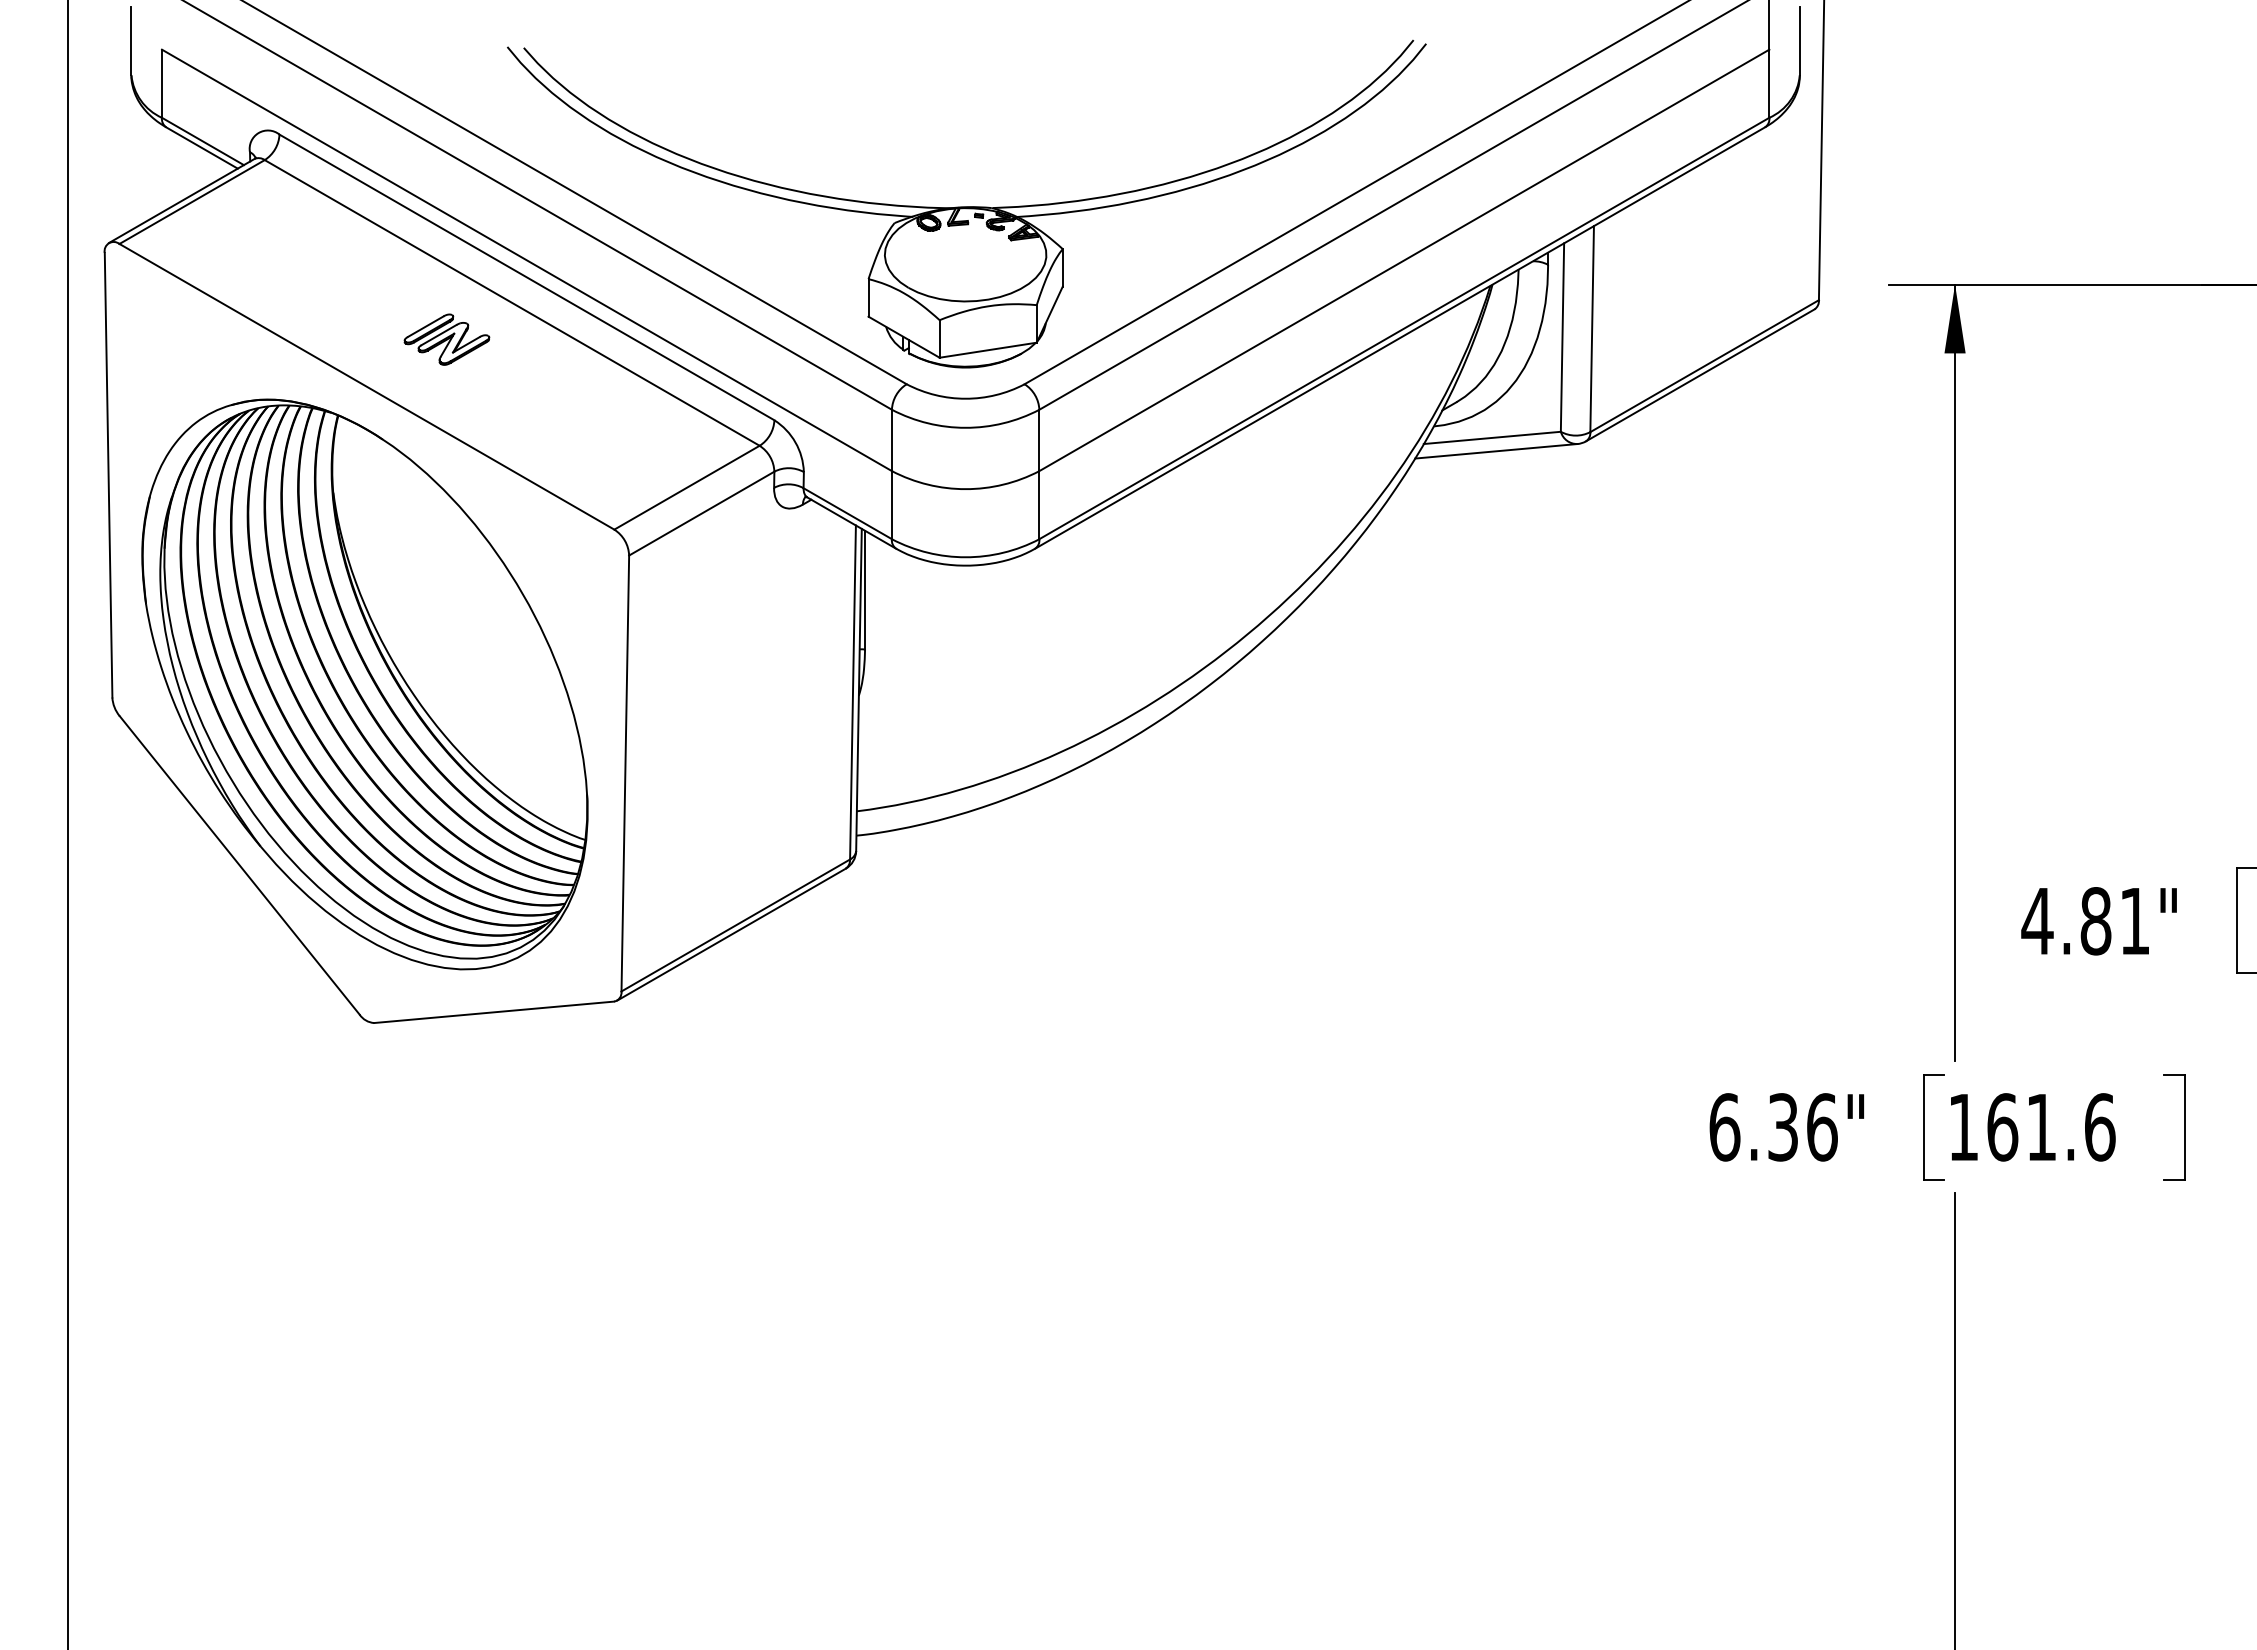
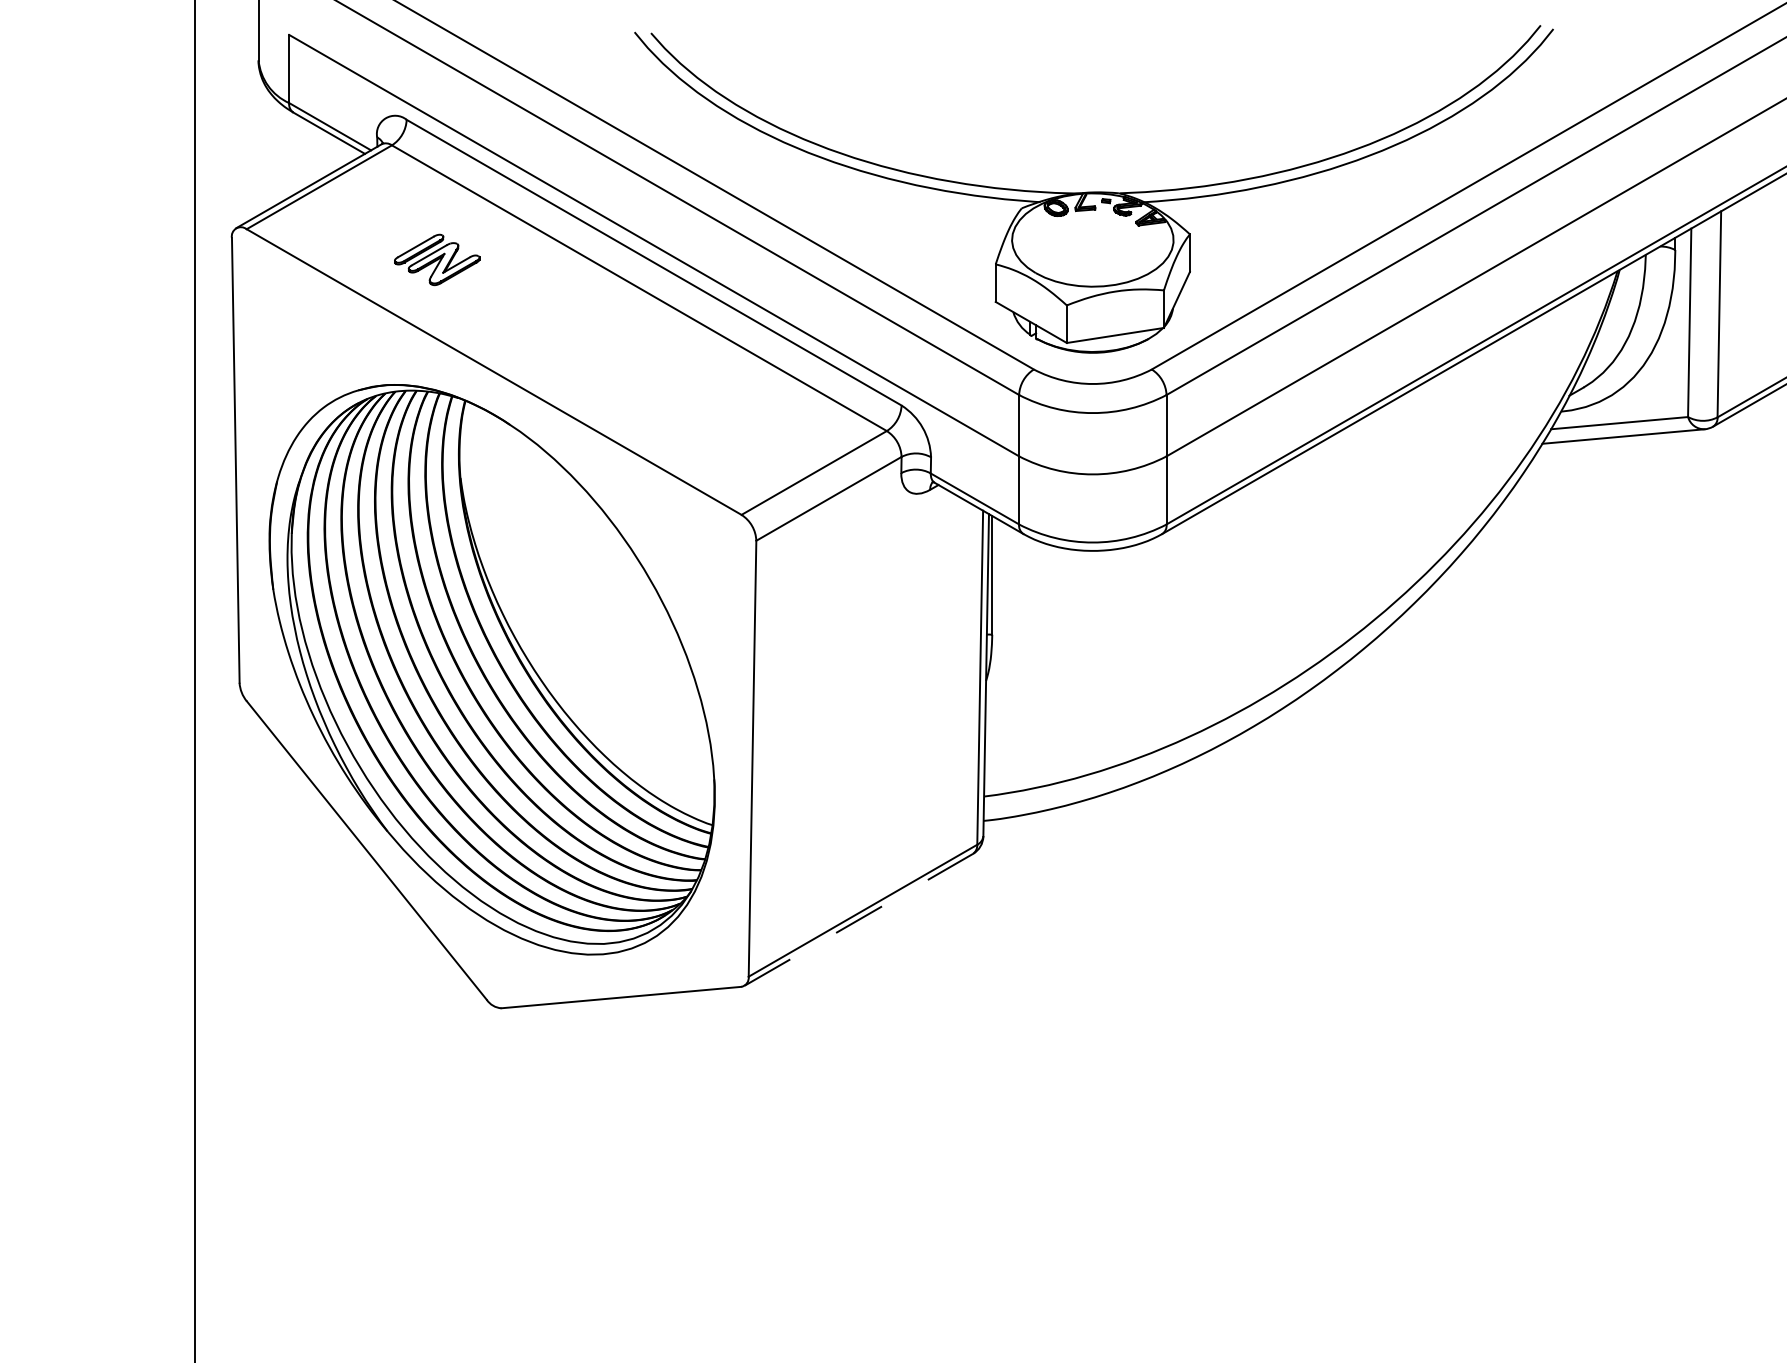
part: (446, 339) -> (436, 259), moved
line: (731, 934) -> (858, 919), solid -> dashed

